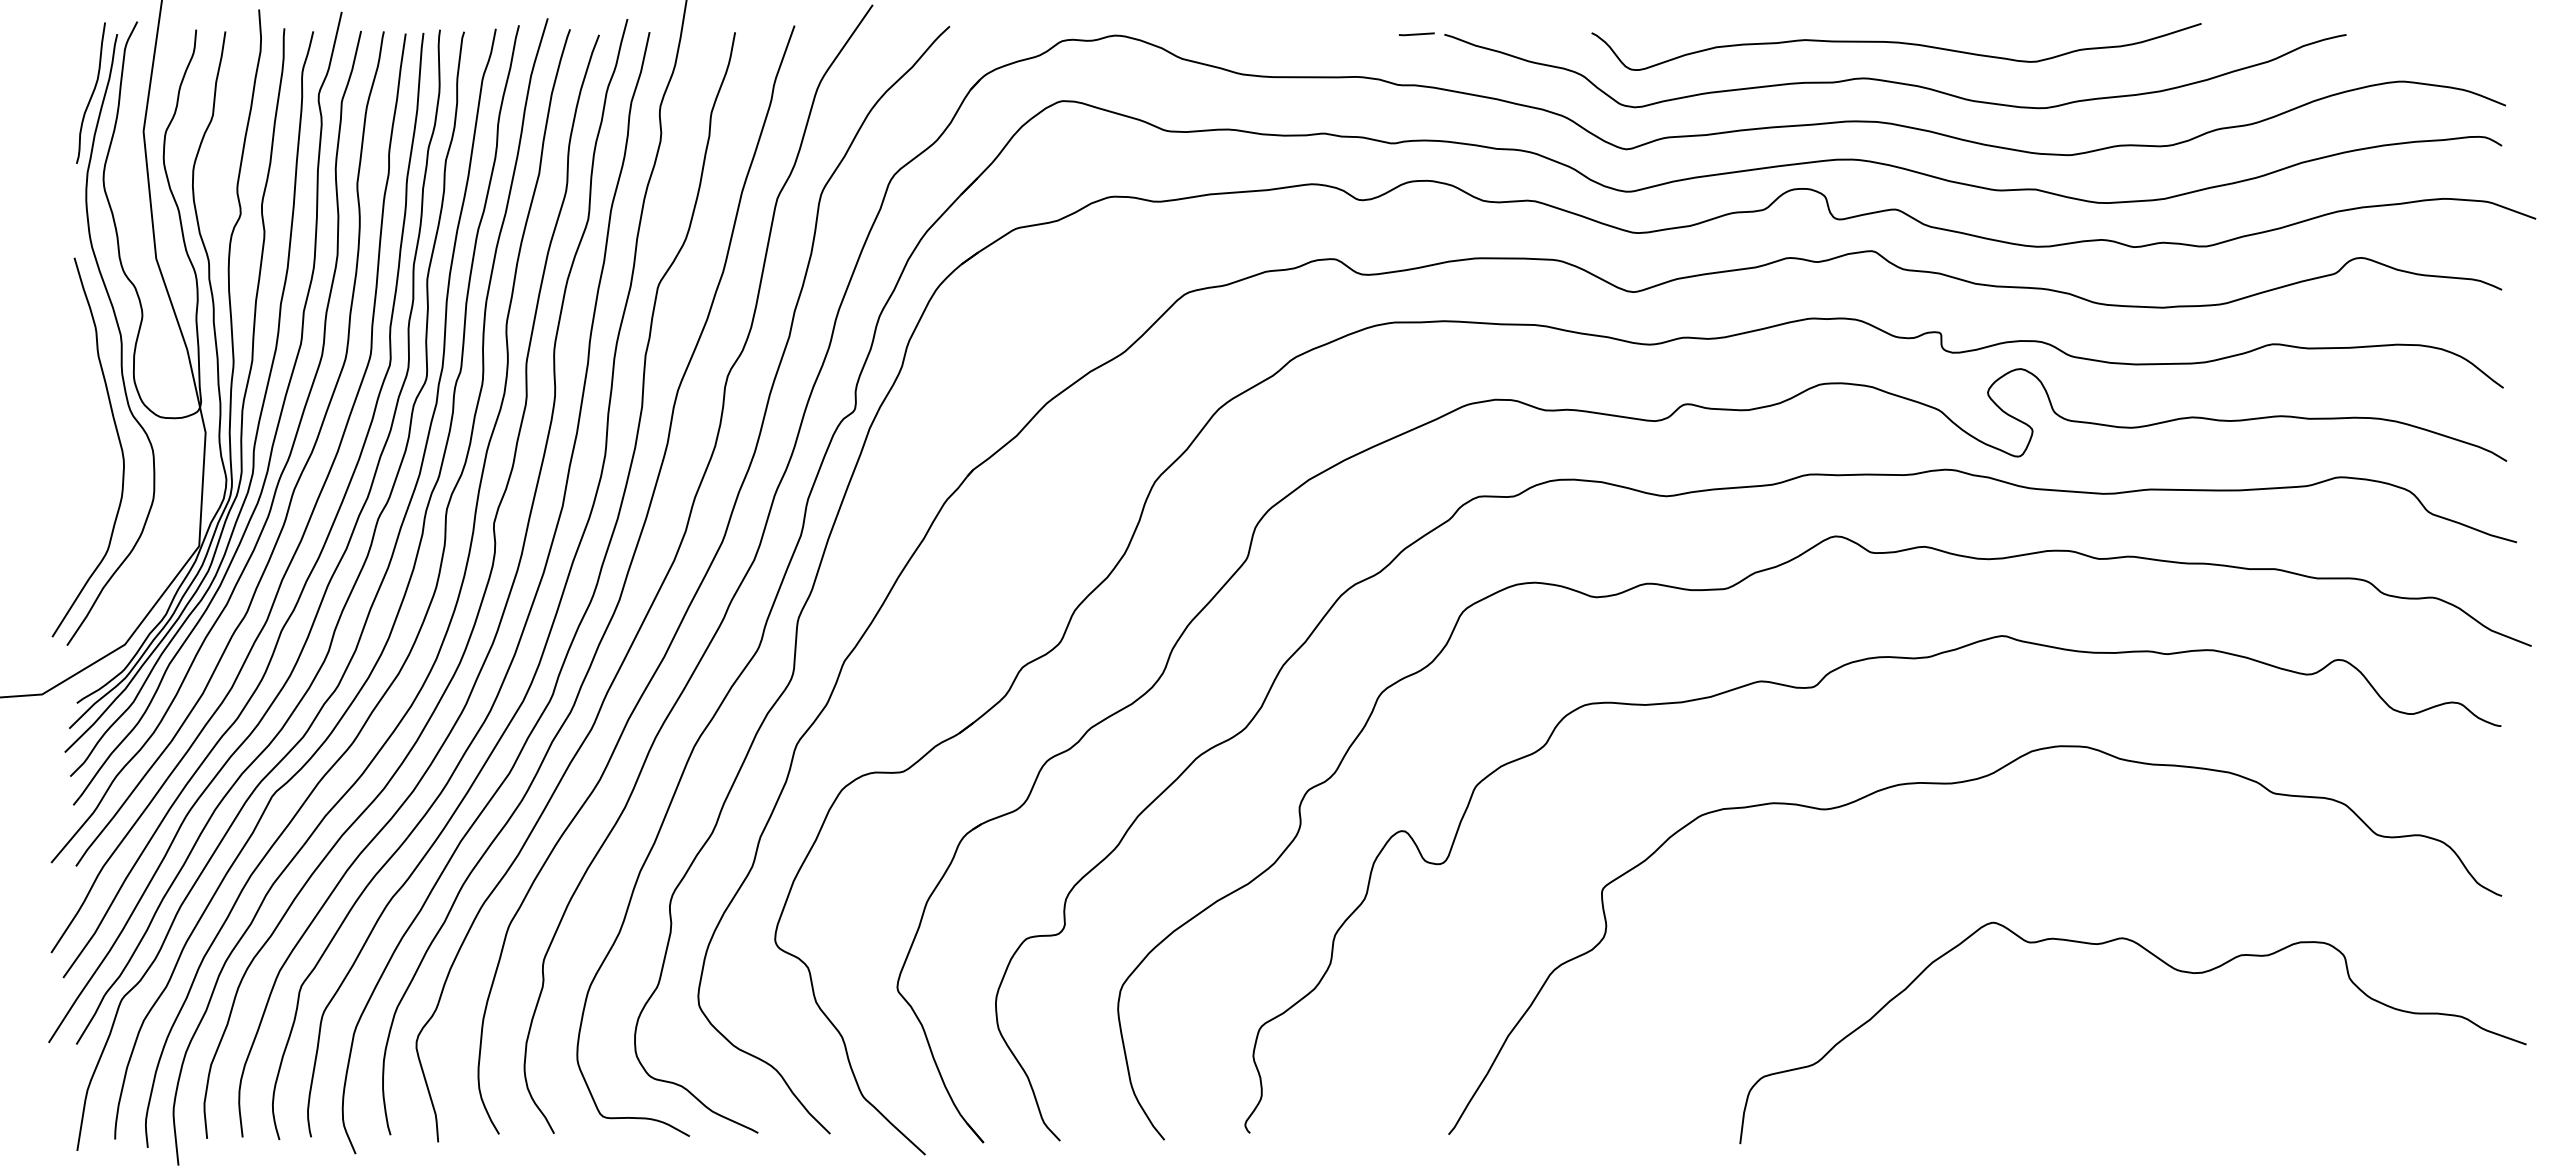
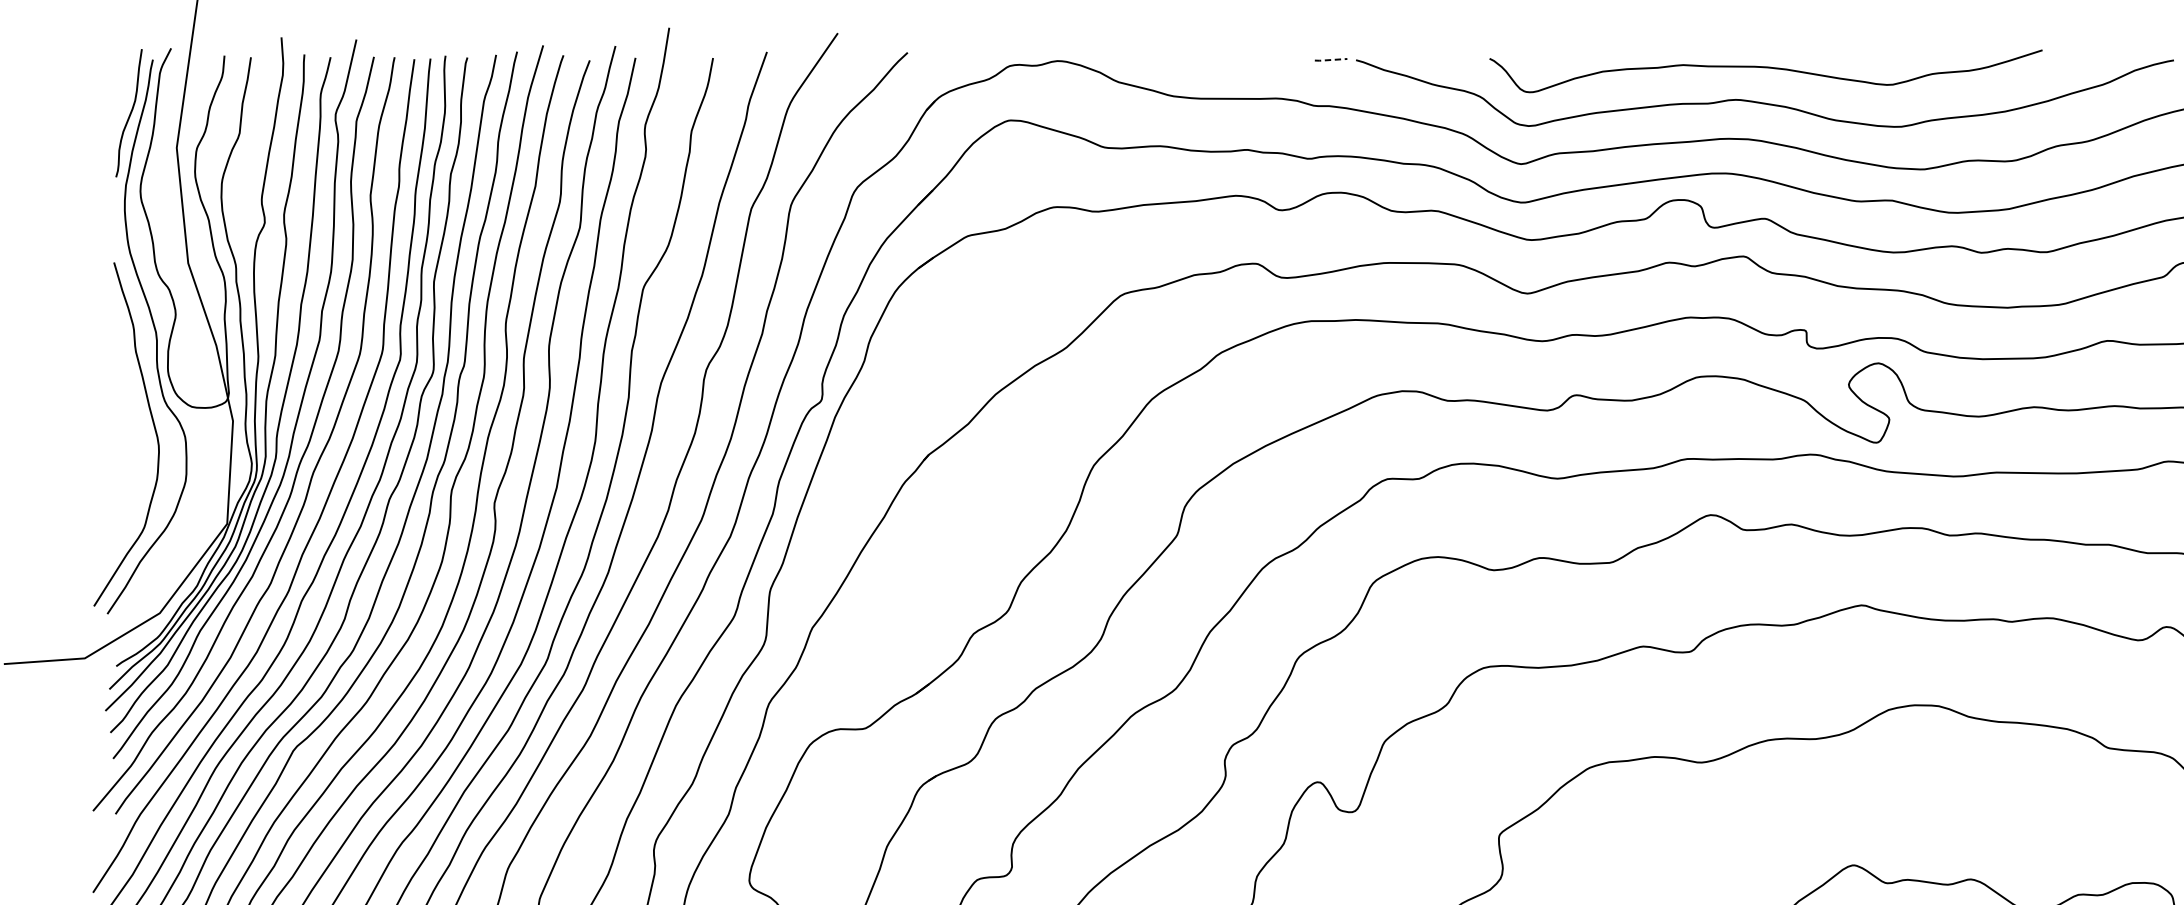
line: (1416, 34) -> (1330, 60), solid -> dashed

